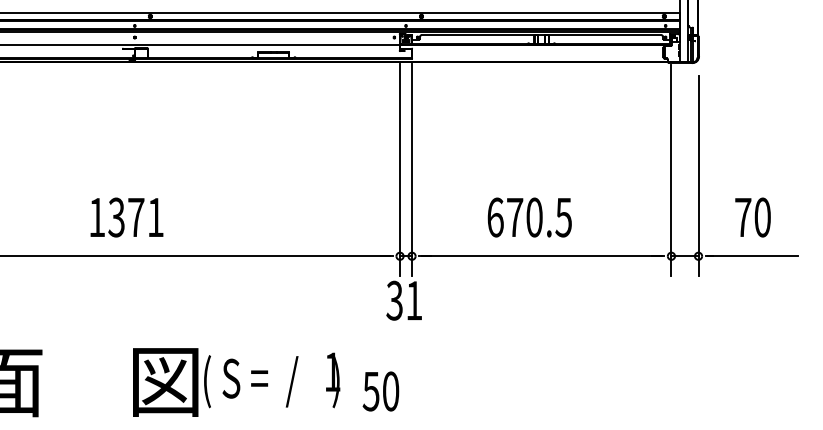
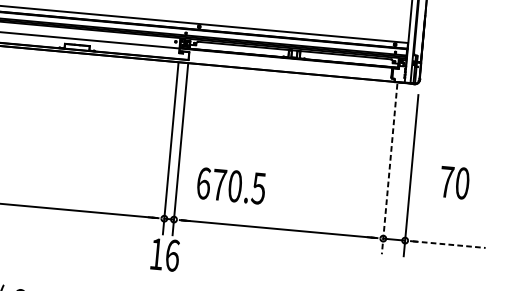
line: (671, 170) -> (389, 169), solid -> dashed
text: (529, 217) -> (231, 185), moved
text: (752, 217) -> (454, 182), moved
line: (753, 256) -> (449, 244), solid -> dashed
text: (404, 300) -> (164, 254), 31 -> 16

